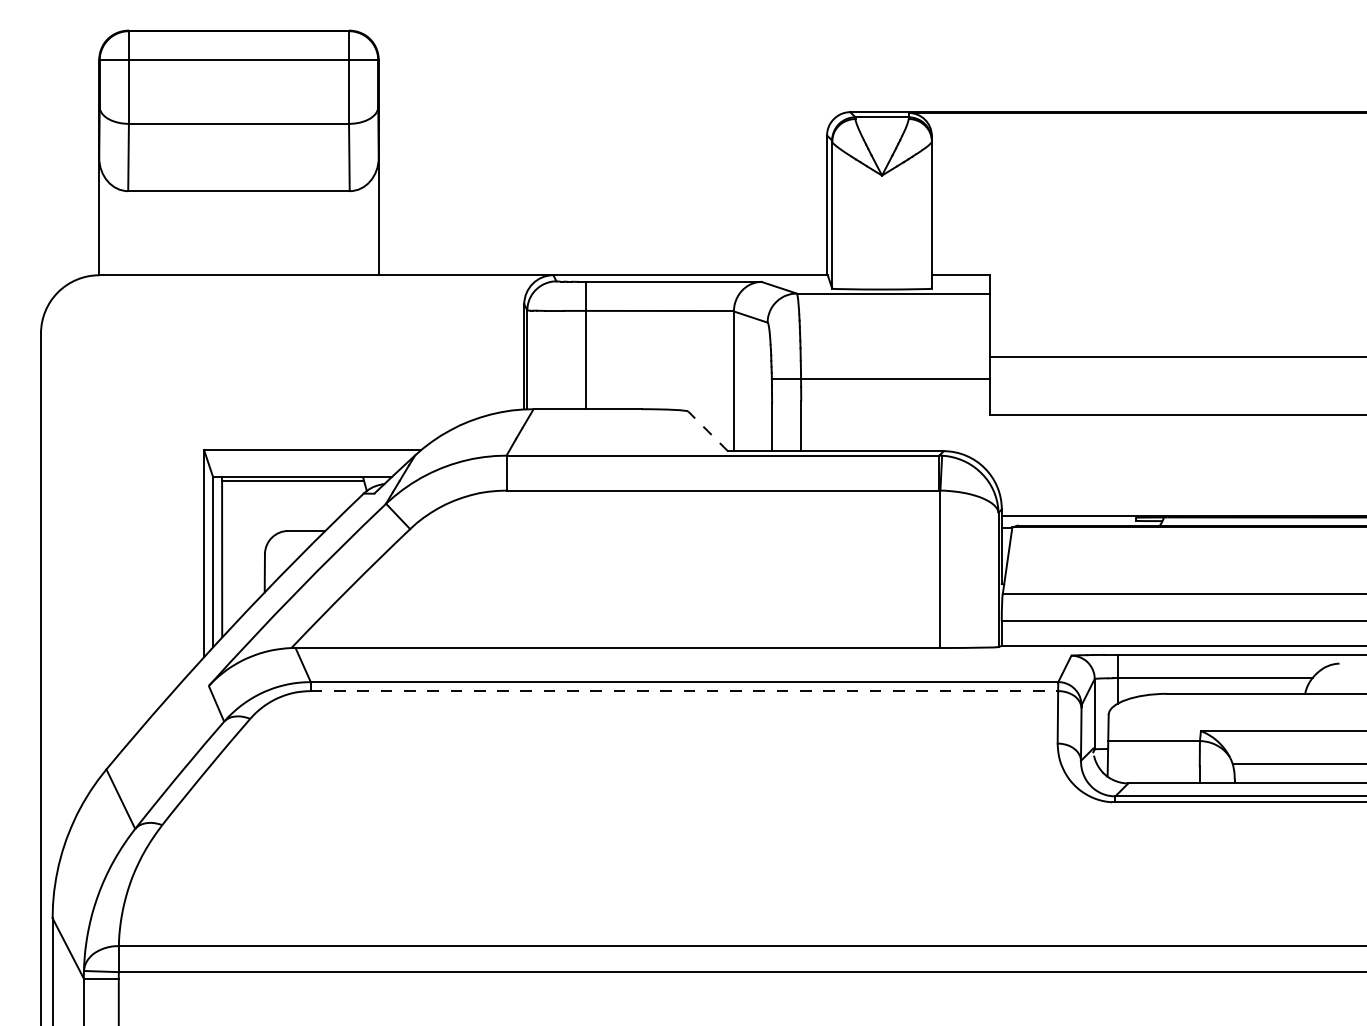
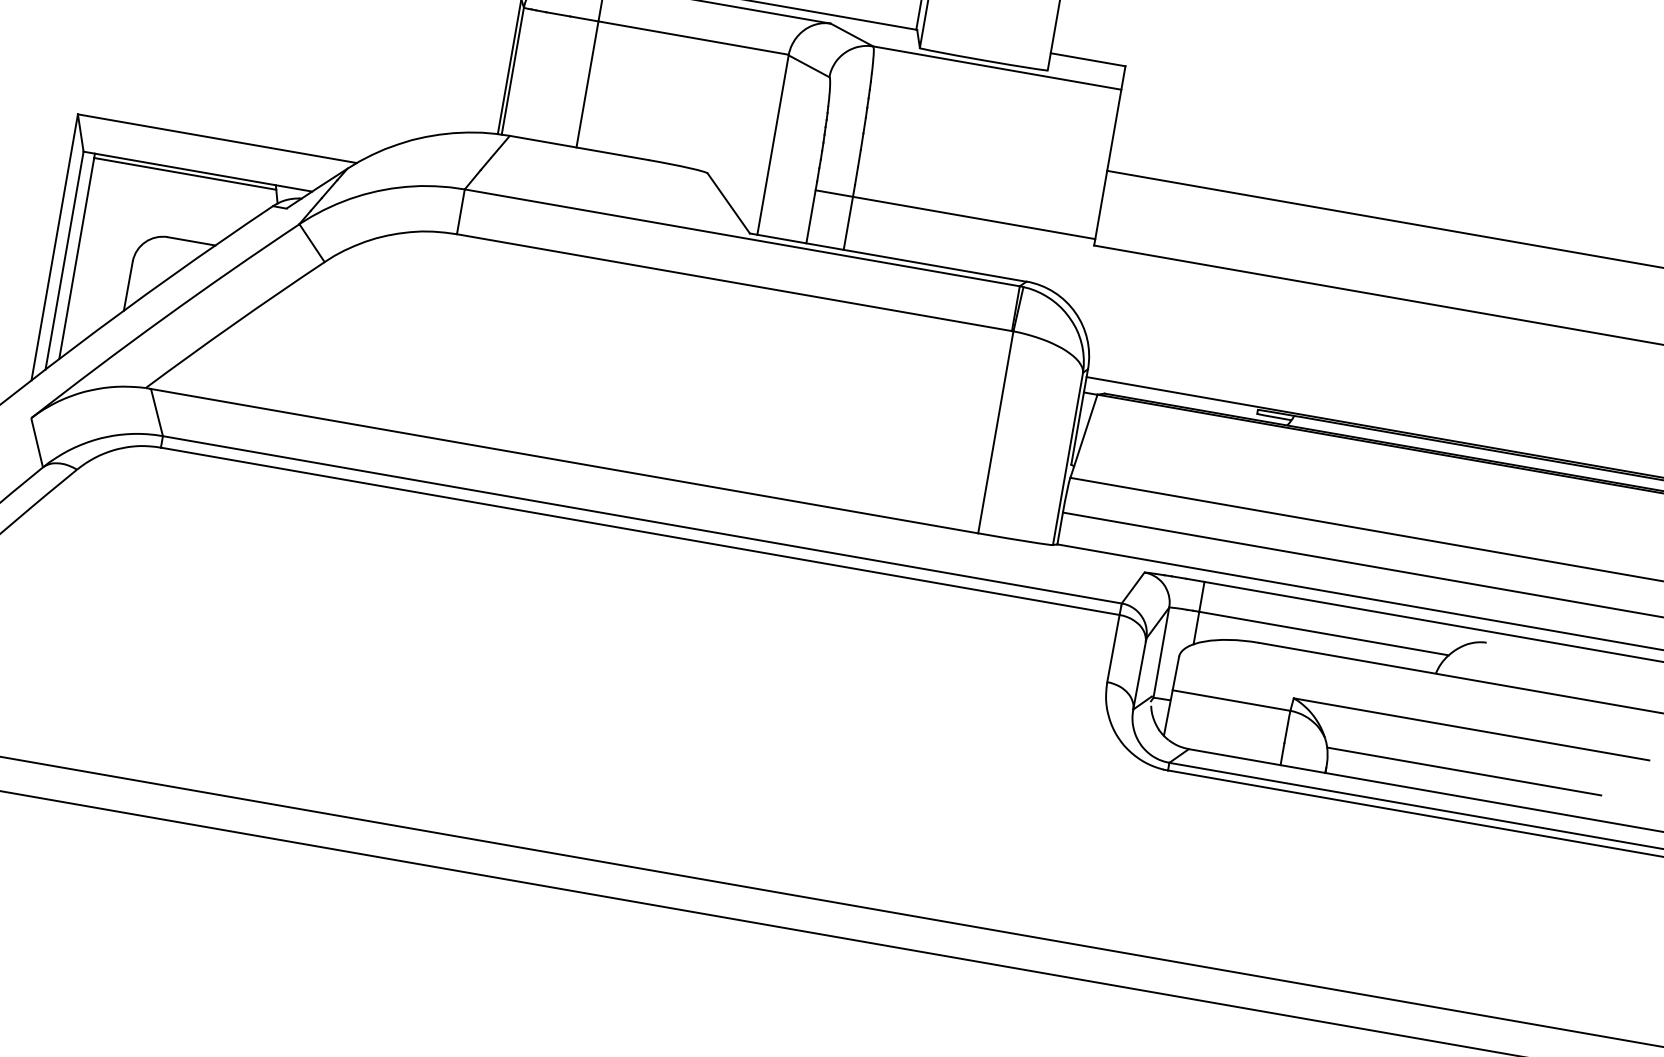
line: (881, 379) -> (955, 215), moved
line: (707, 431) -> (727, 203), dashed -> solid
line: (684, 691) -> (640, 531), dashed -> solid

